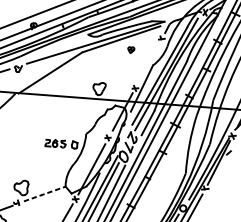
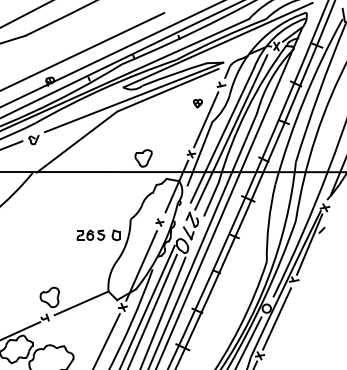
part: (130, 49) -> (197, 103), moved
line: (148, 63) -> (206, 119), added
line: (45, 194) -> (82, 303), dashed -> solid

